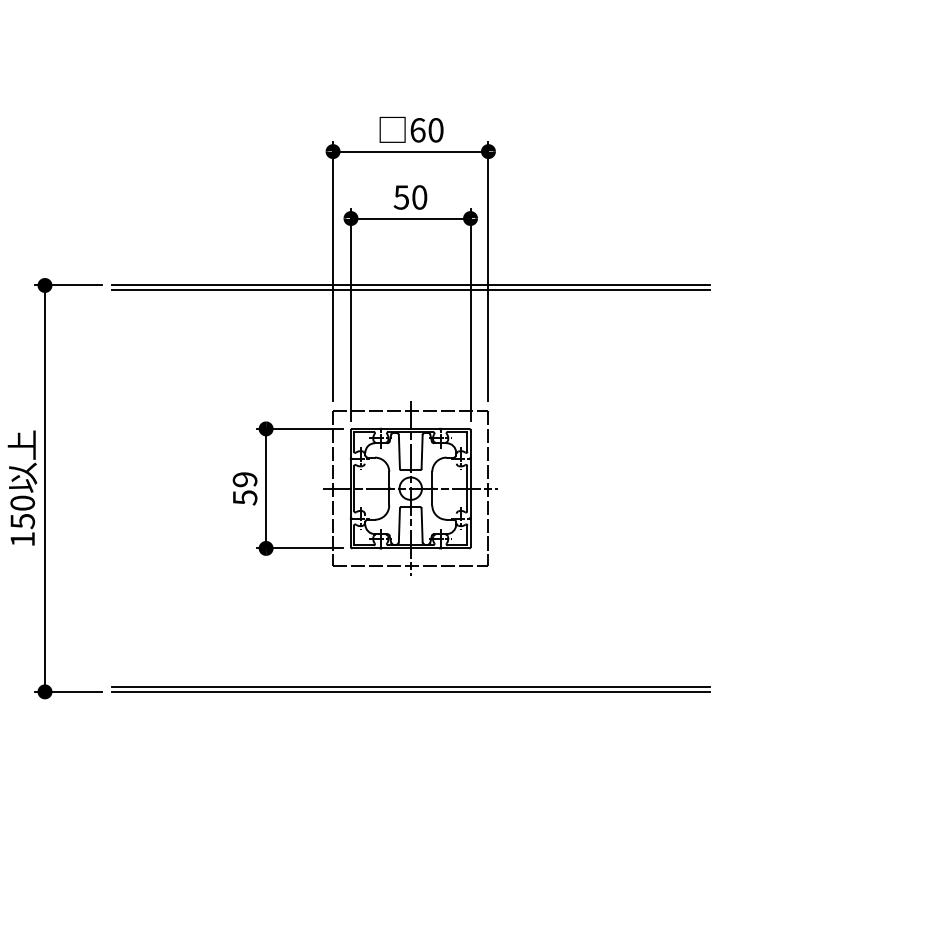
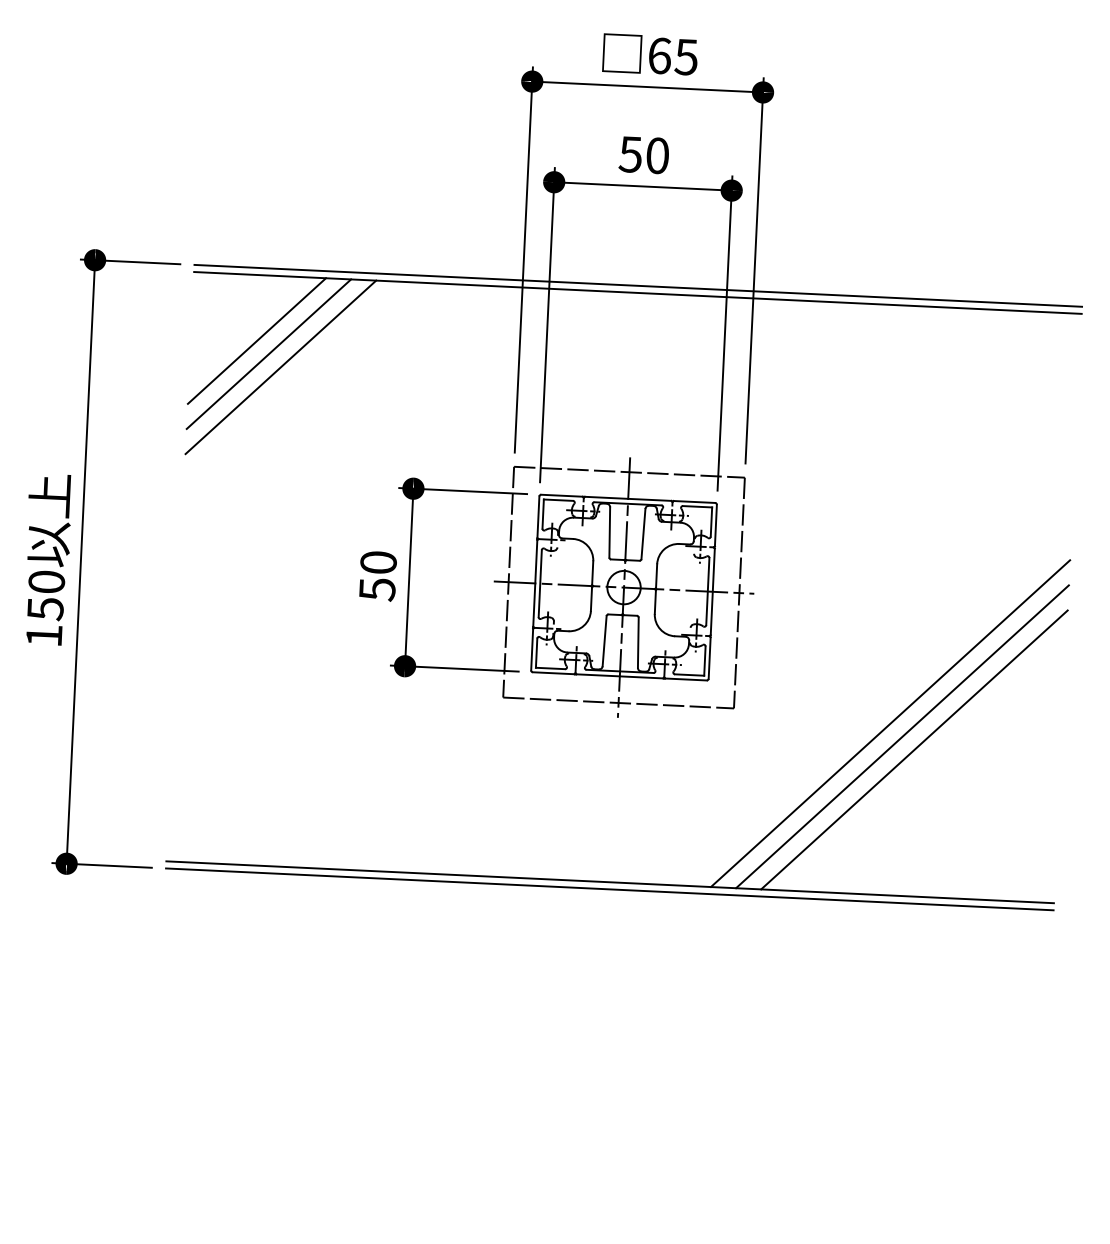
text: (435, 130) -> (685, 57), 60 -> 65
line: (155, 334) -> (255, 340), added
line: (164, 342) -> (268, 353), added
line: (172, 351) -> (279, 367), added
text: (244, 479) -> (377, 562), 59 -> 50
line: (593, 571) -> (889, 723), added
line: (602, 580) -> (902, 737), added
line: (610, 588) -> (913, 749), added

